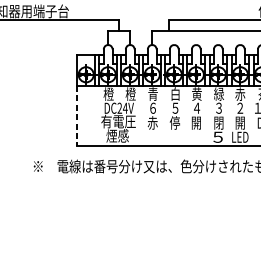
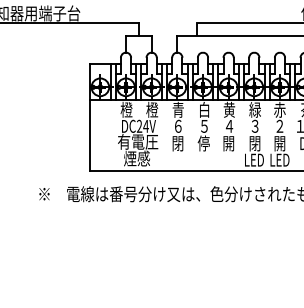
line: (77, 116) -> (90, 135), dashed -> solid
text: (152, 122) -> (177, 143), 赤 -> 閉
text: (218, 136) -> (254, 159), ５ -> LED

